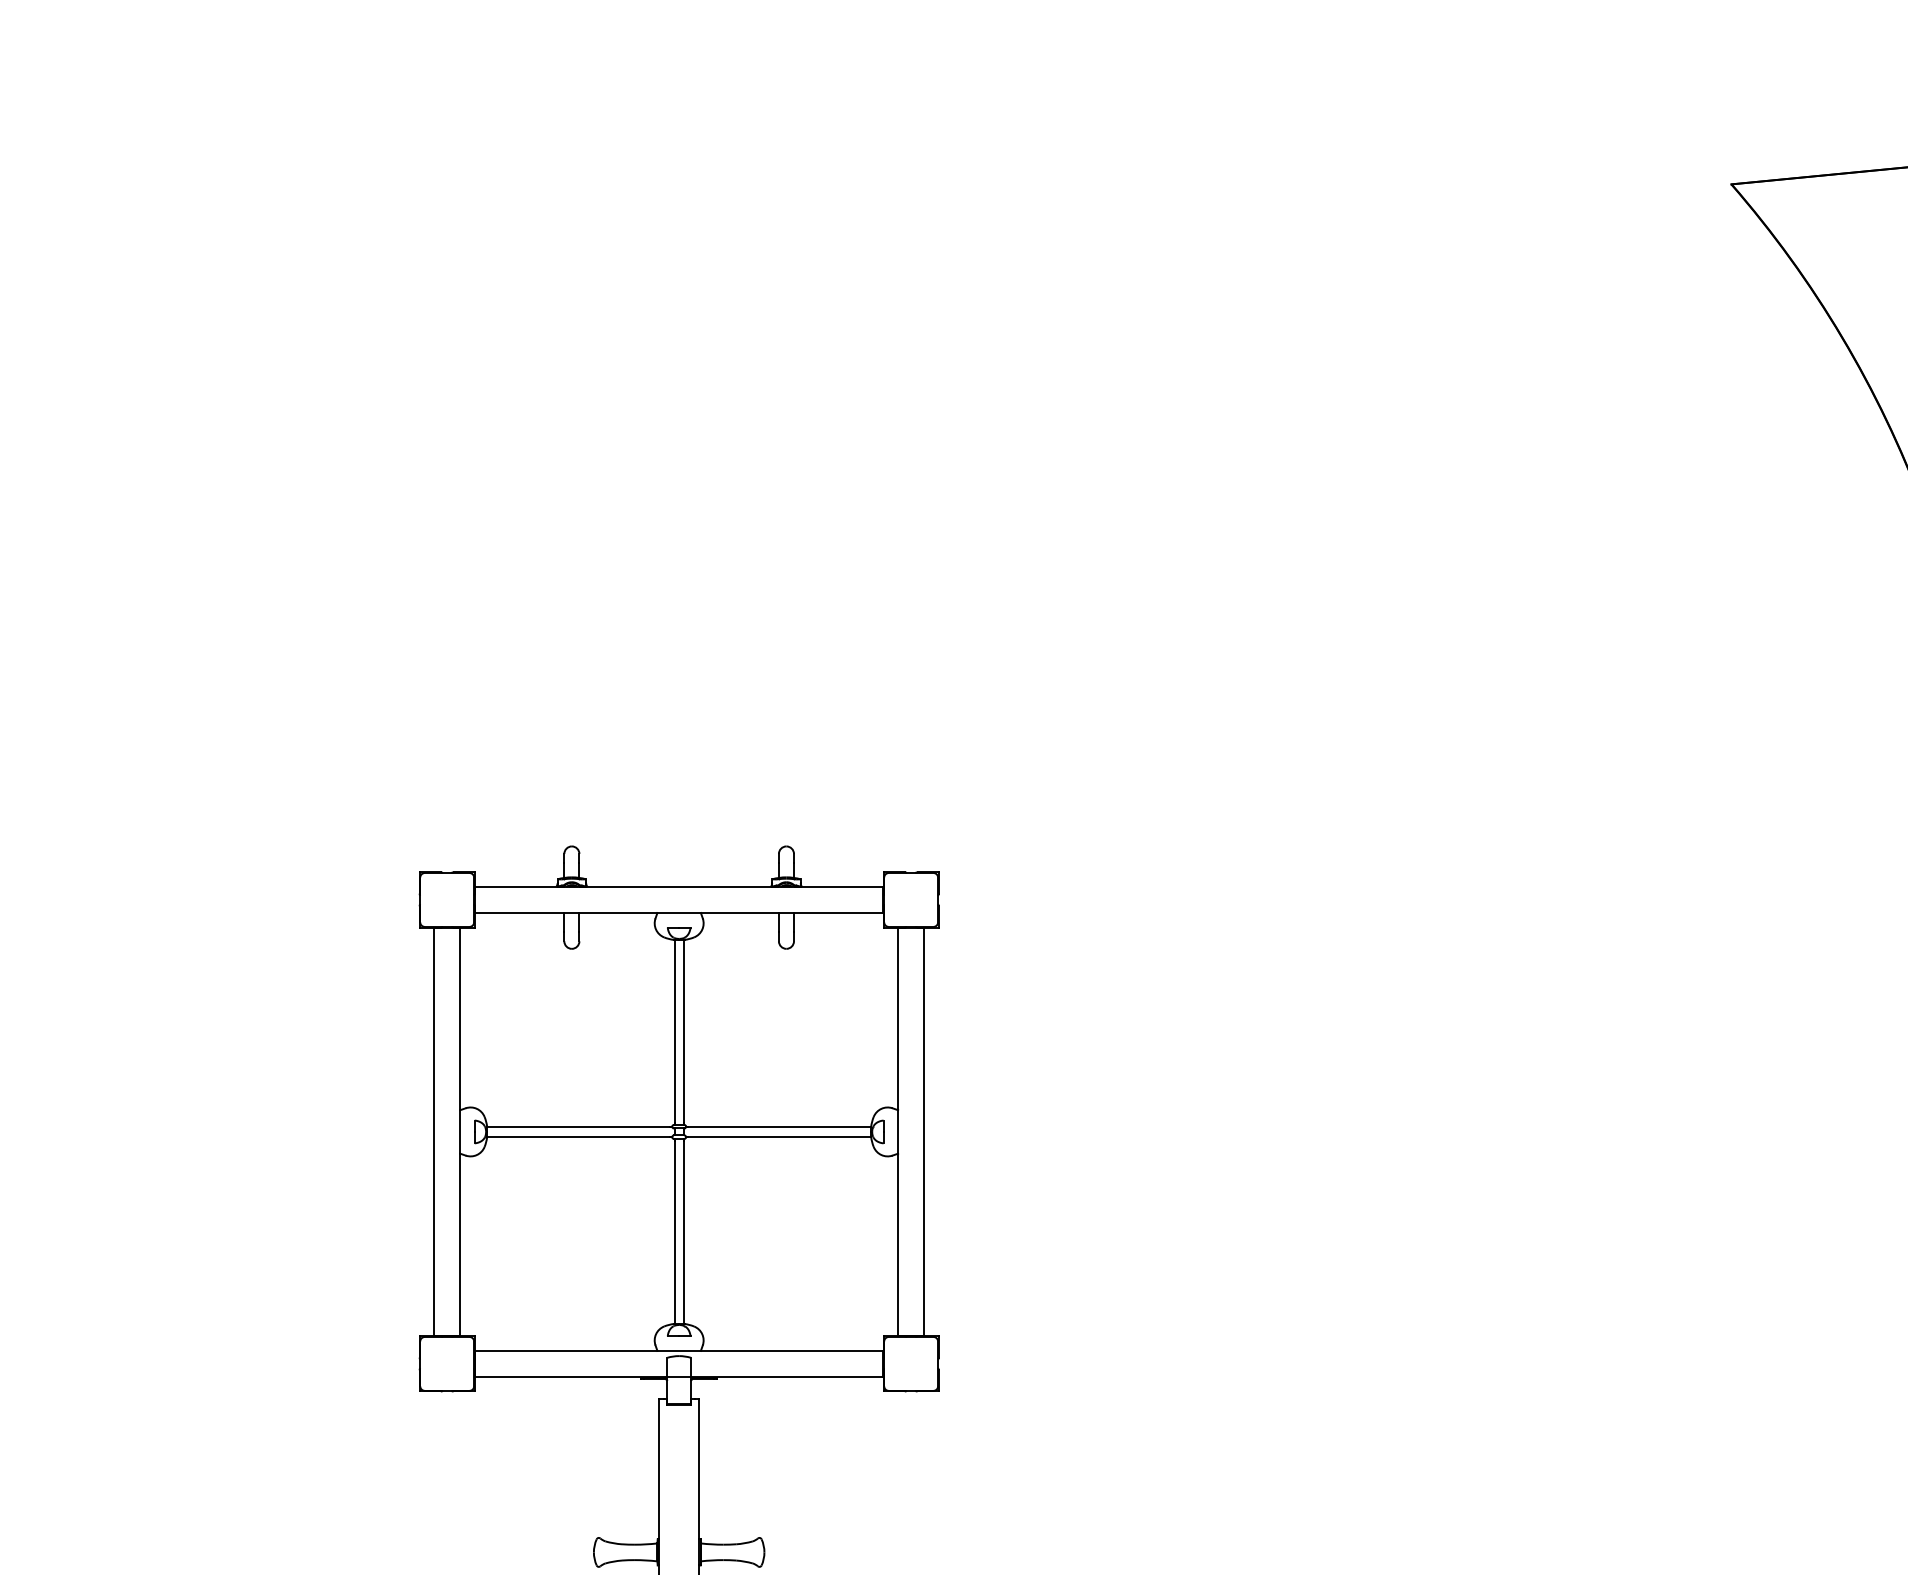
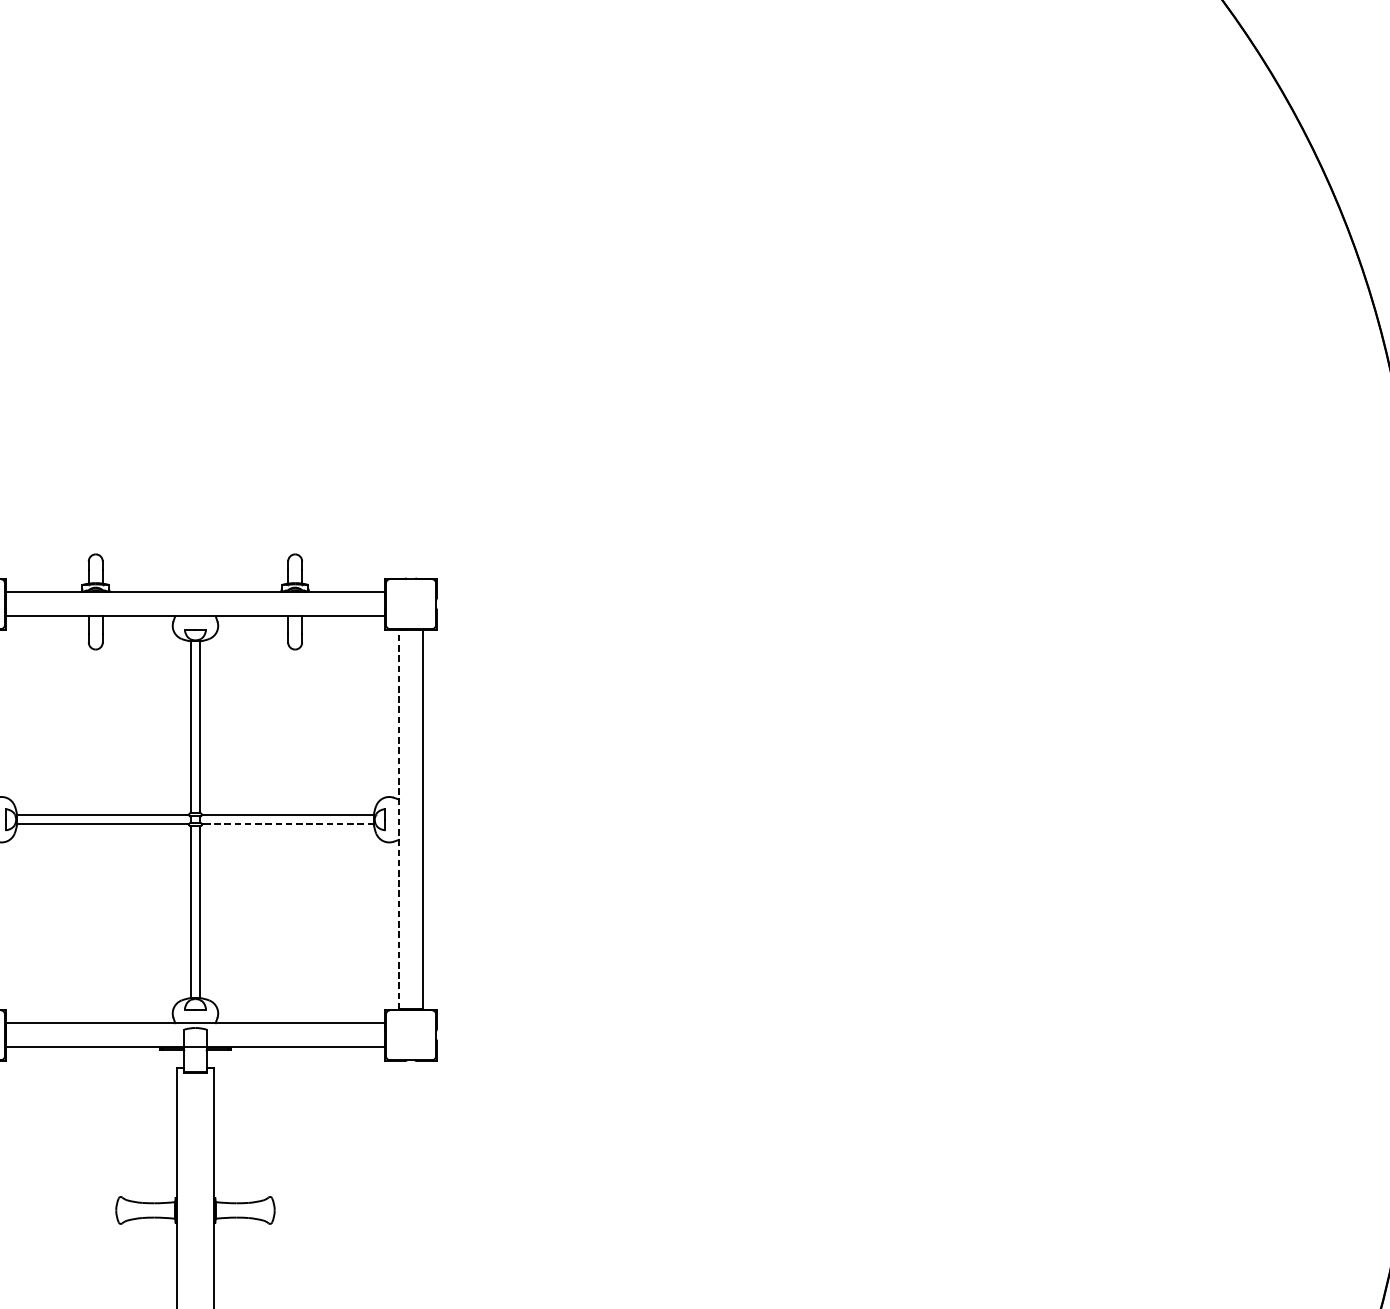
line: (898, 1131) -> (399, 819), solid -> dashed
line: (780, 1136) -> (289, 823), solid -> dashed

